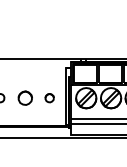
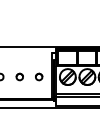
part: (24, 97) -> (19, 76), size x0.62

